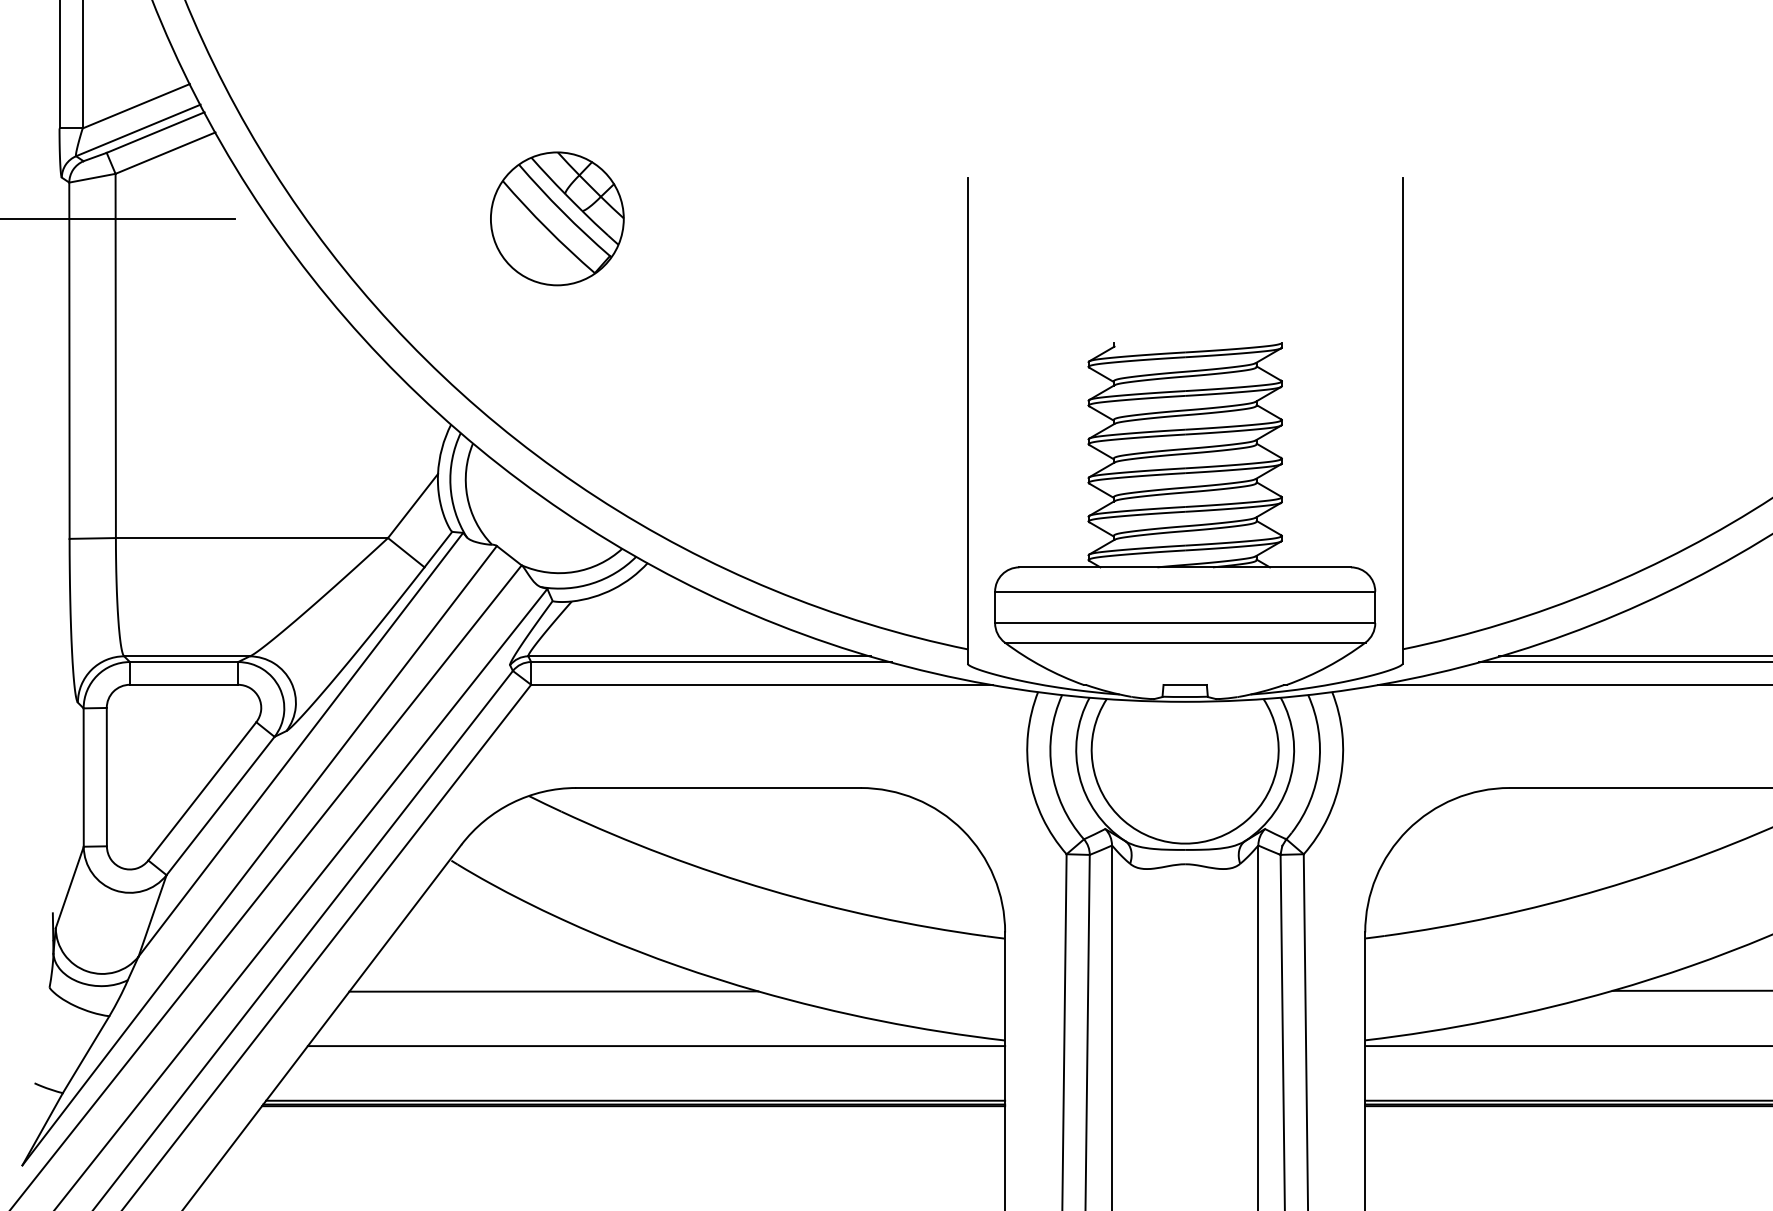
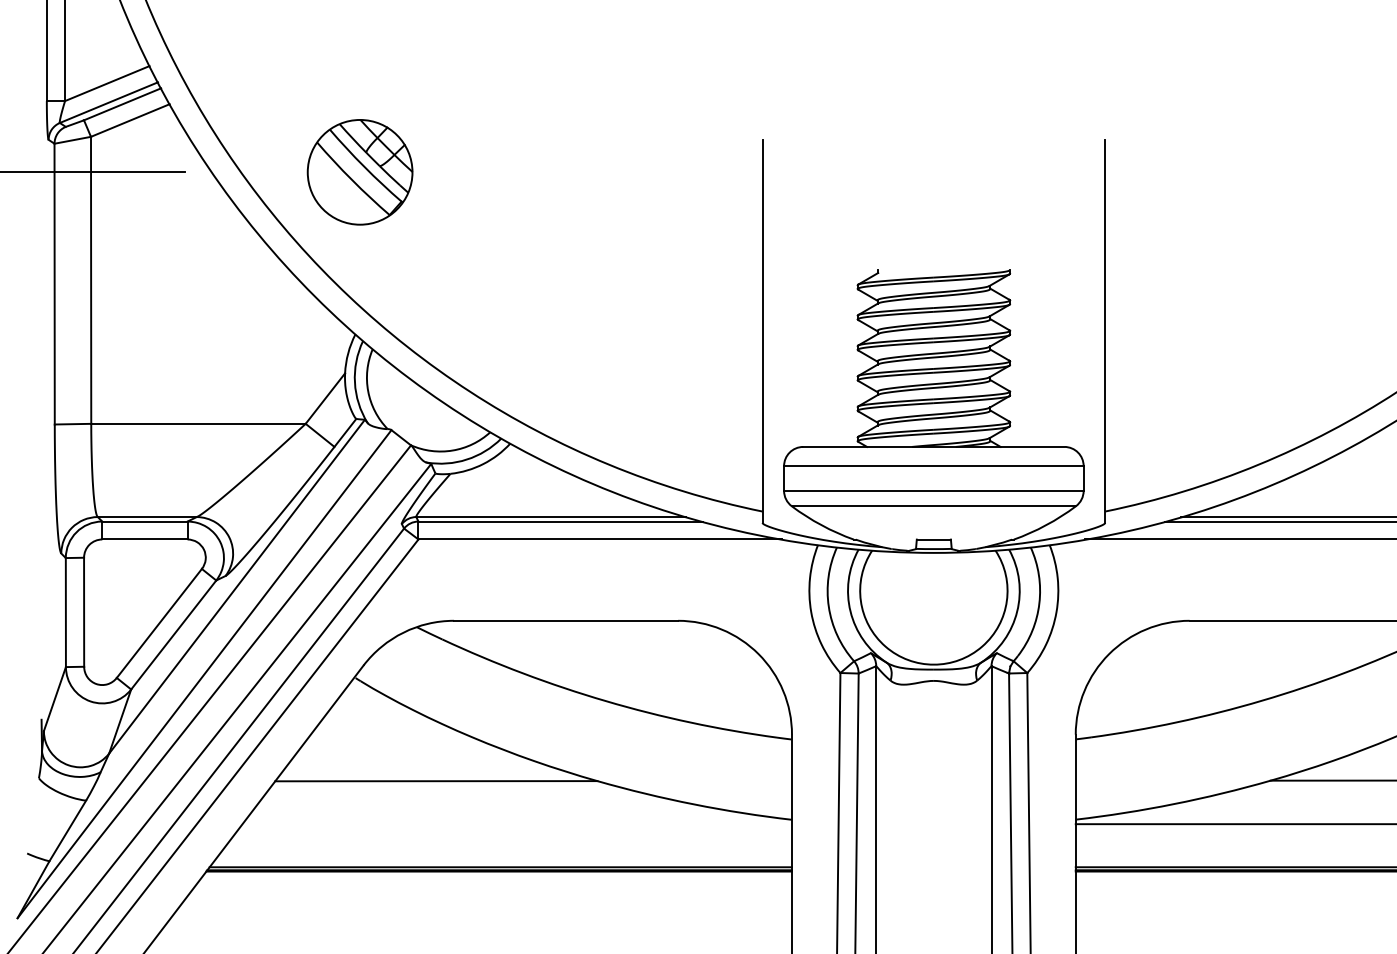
part: (556, 219) -> (359, 172), moved
line: (656, 1046) -> (517, 824), removed

